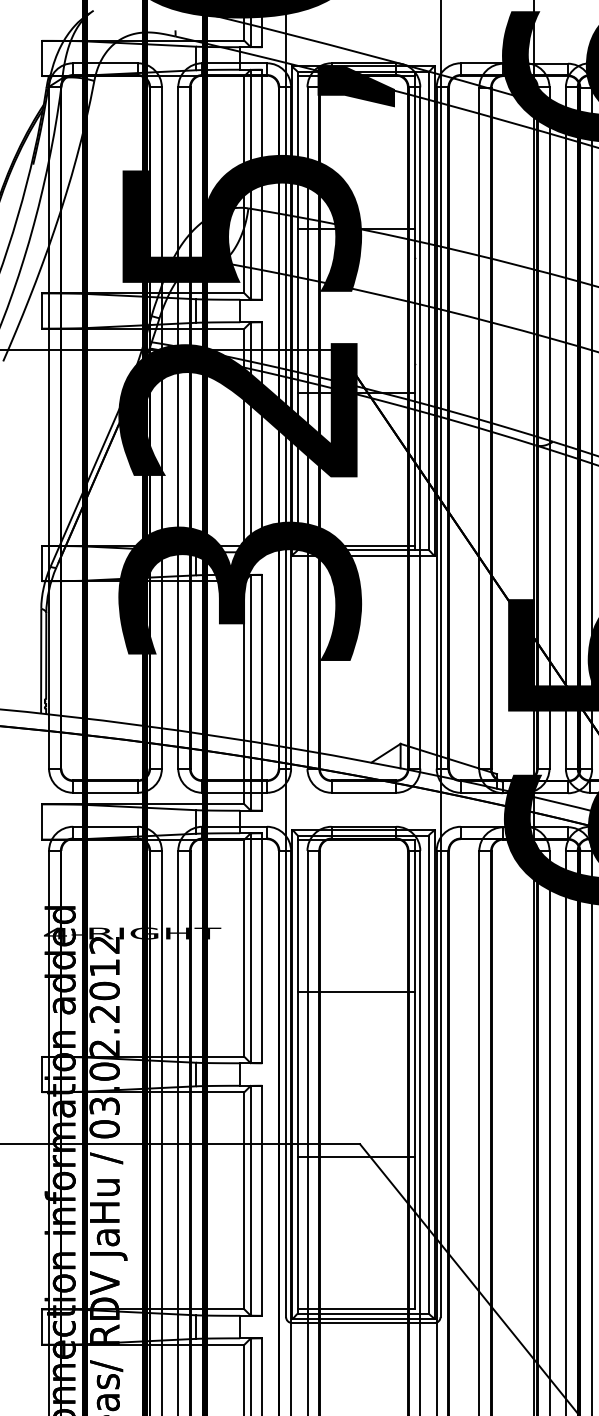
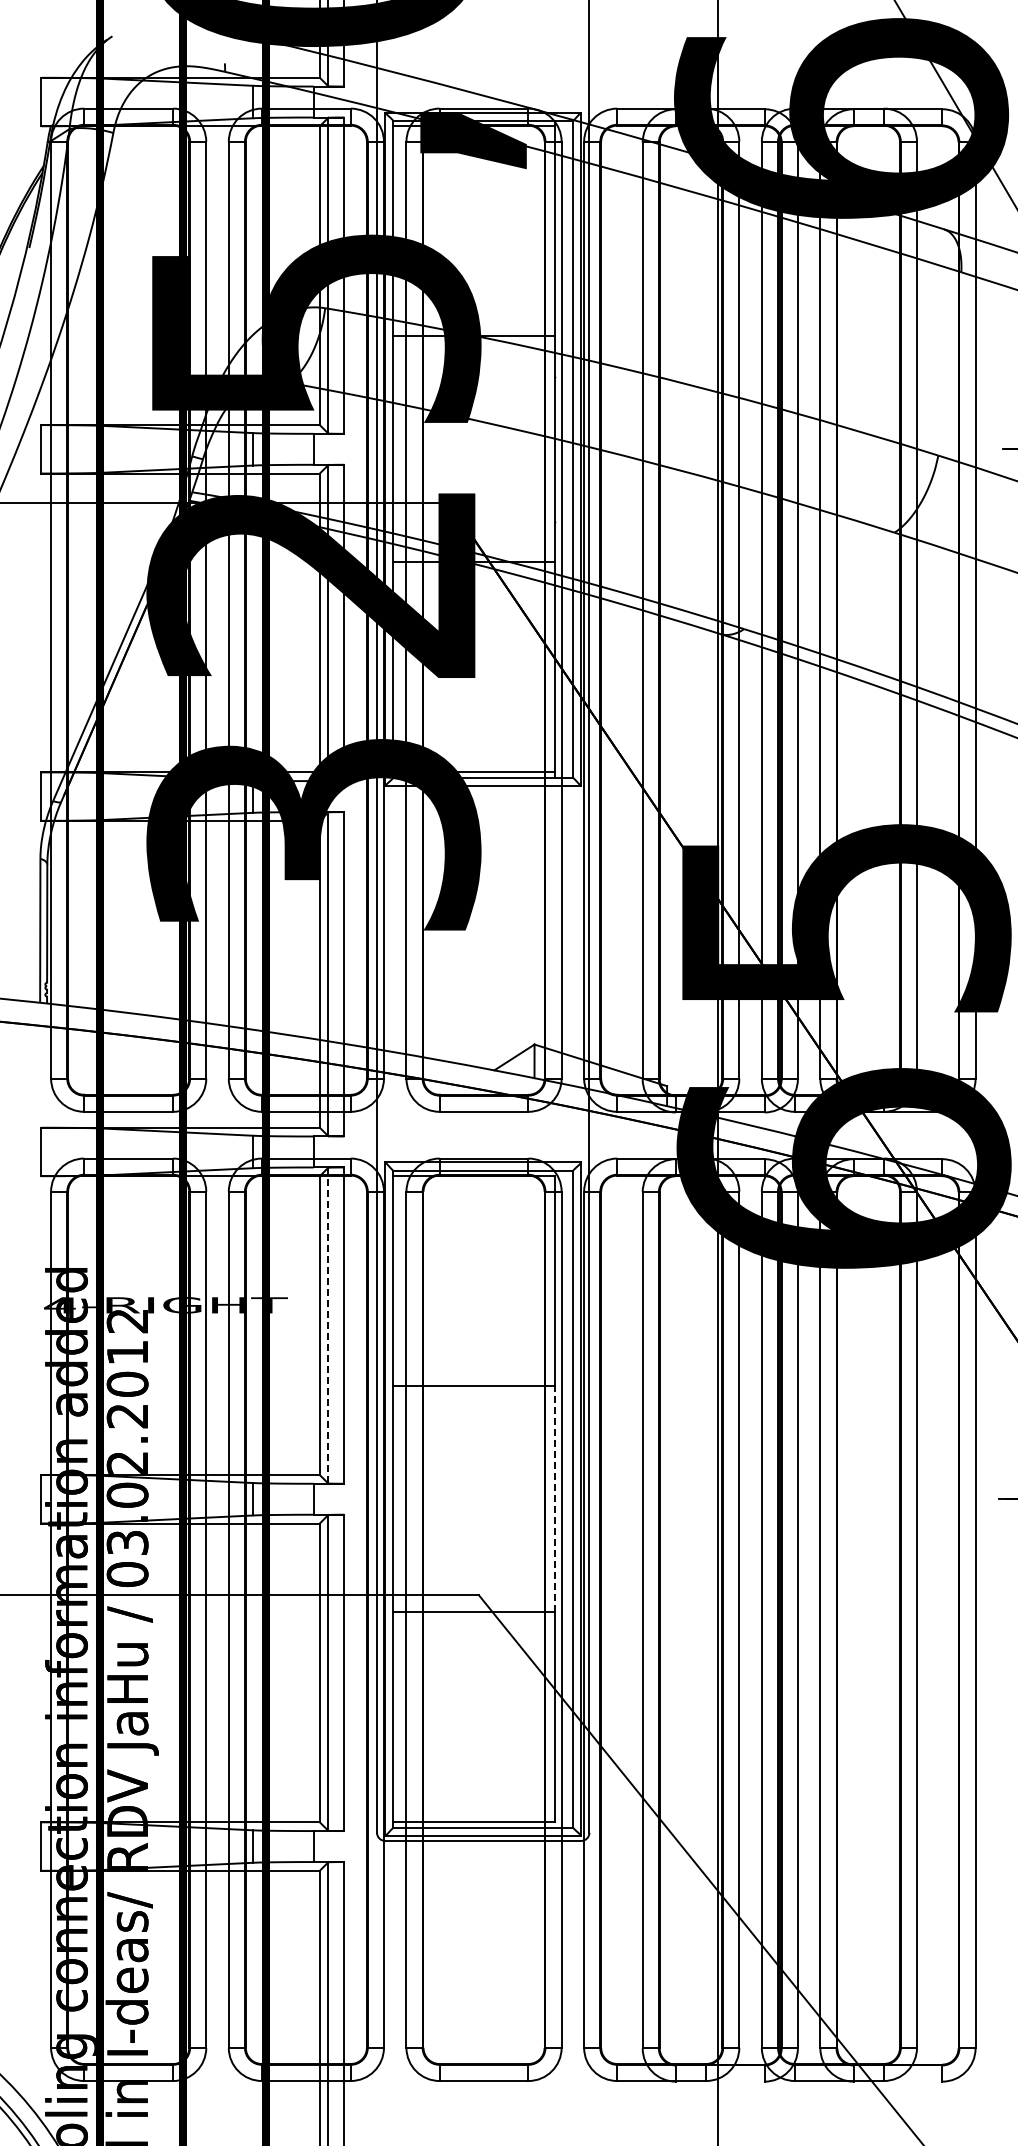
line: (250, 948) -> (328, 1325), solid -> dashed
line: (415, 1073) -> (554, 1498), solid -> dashed

